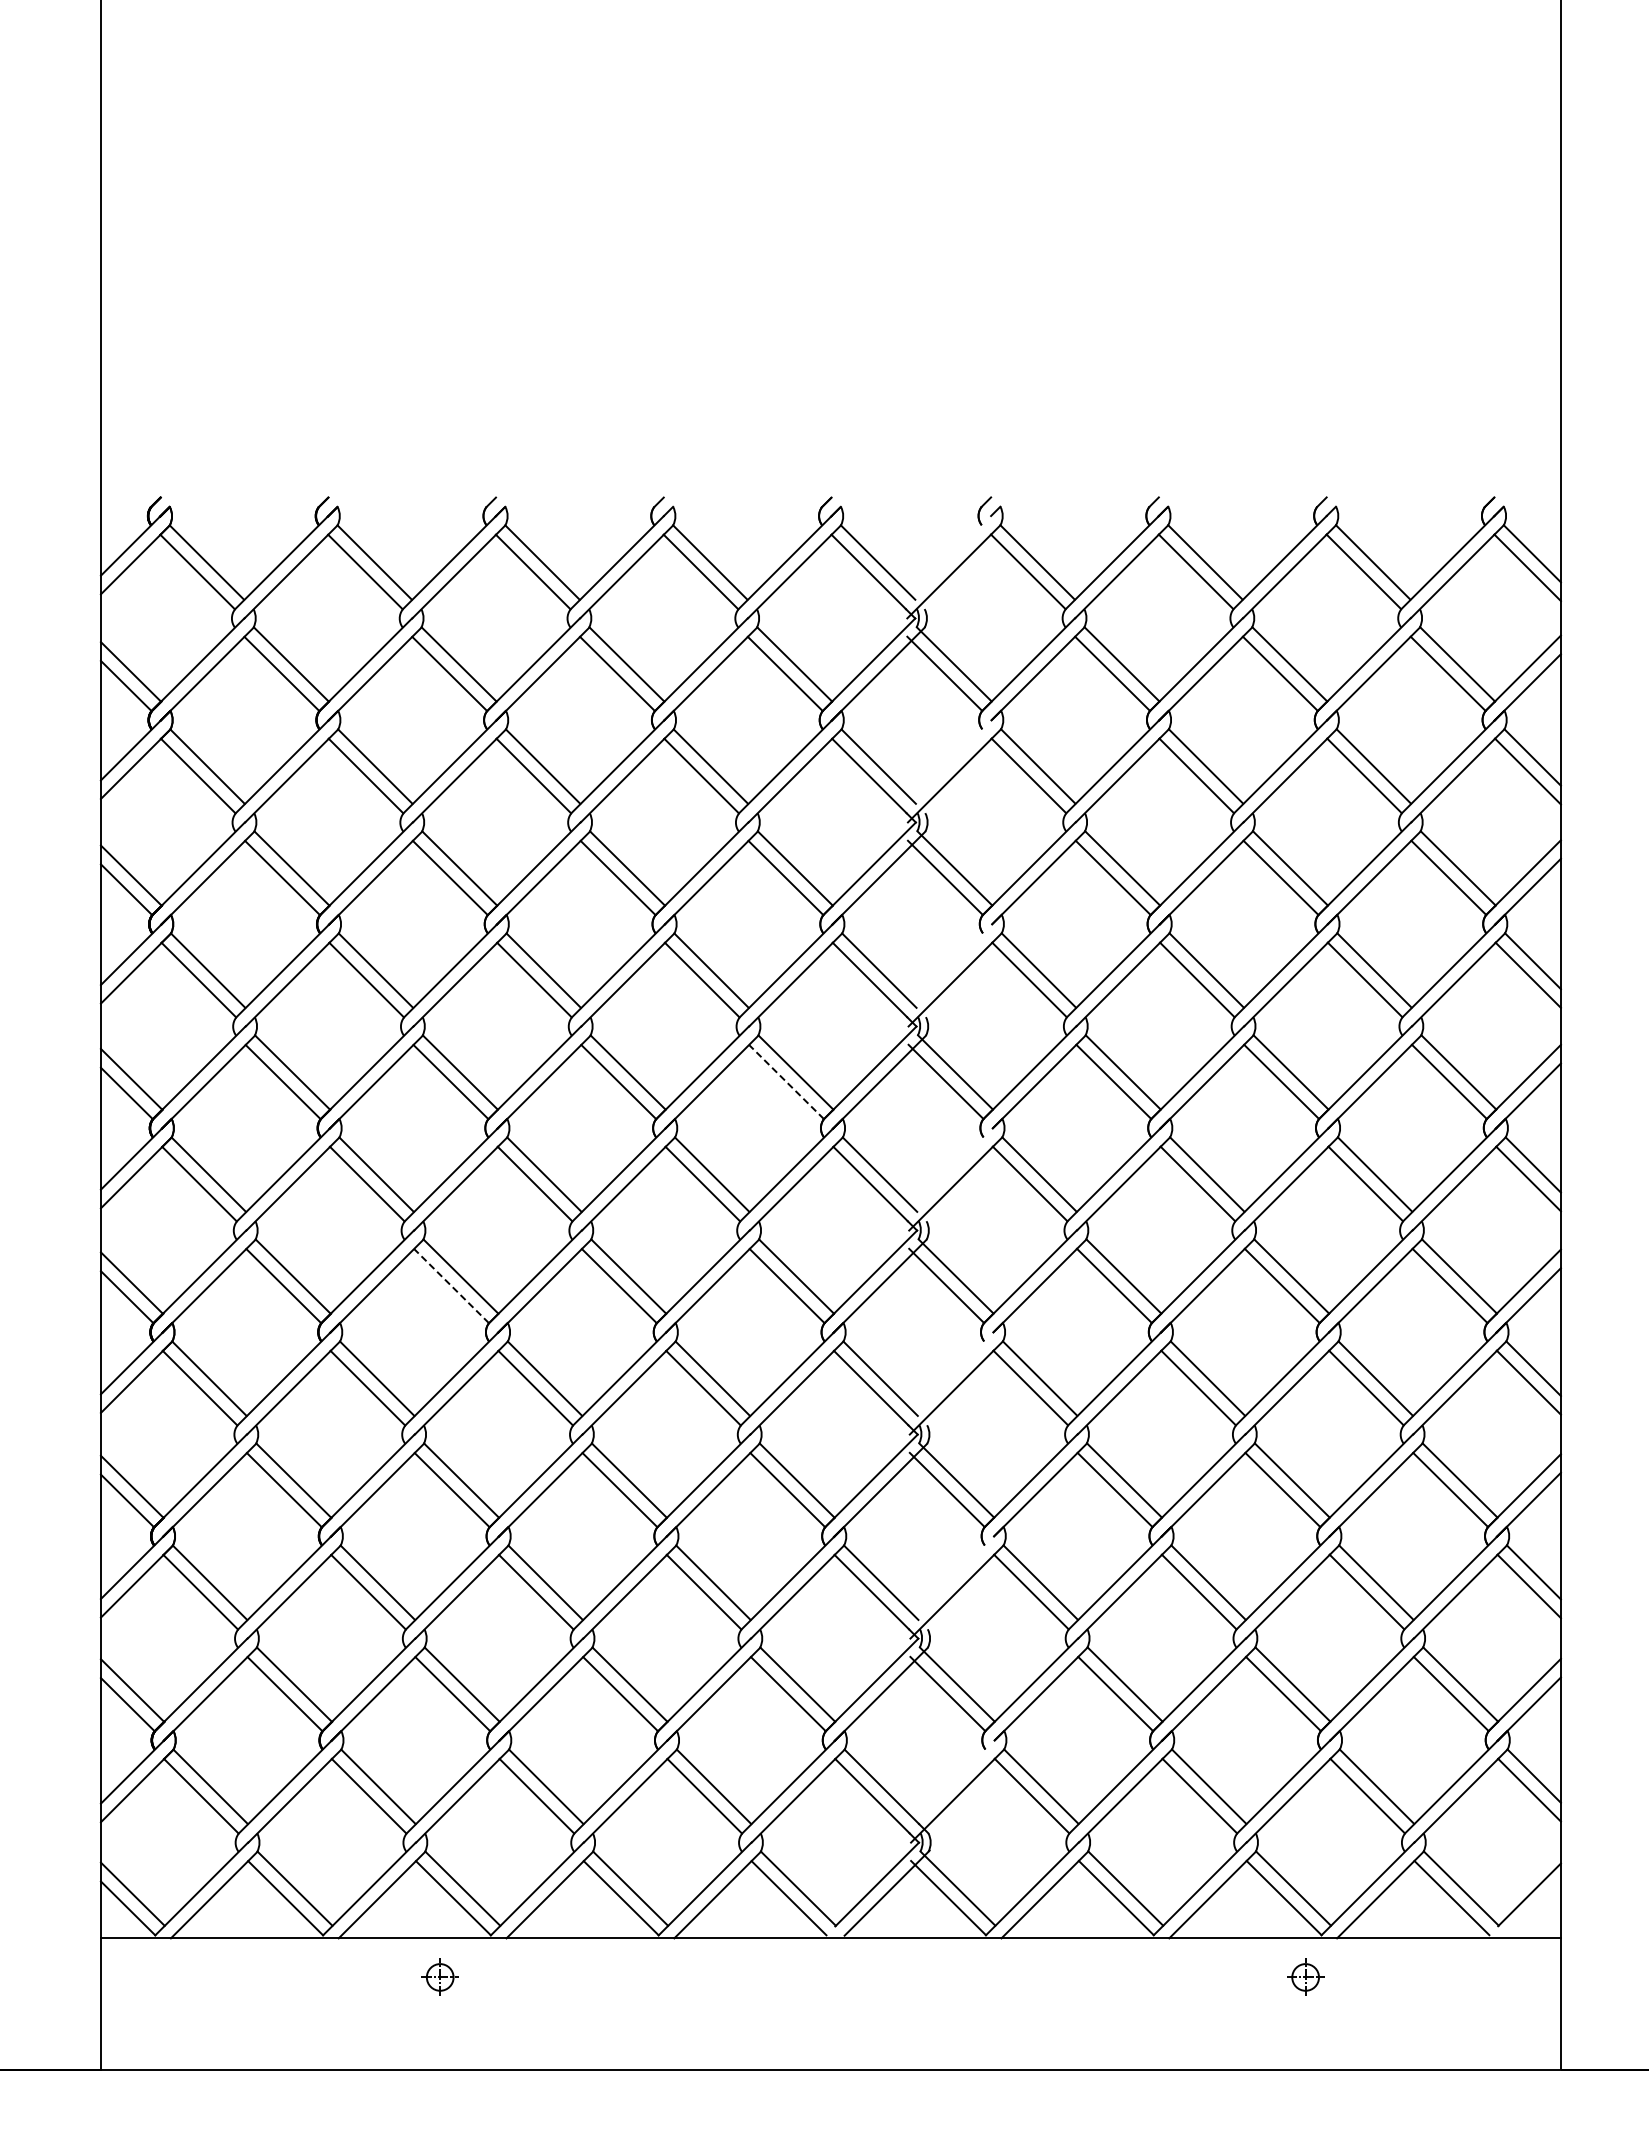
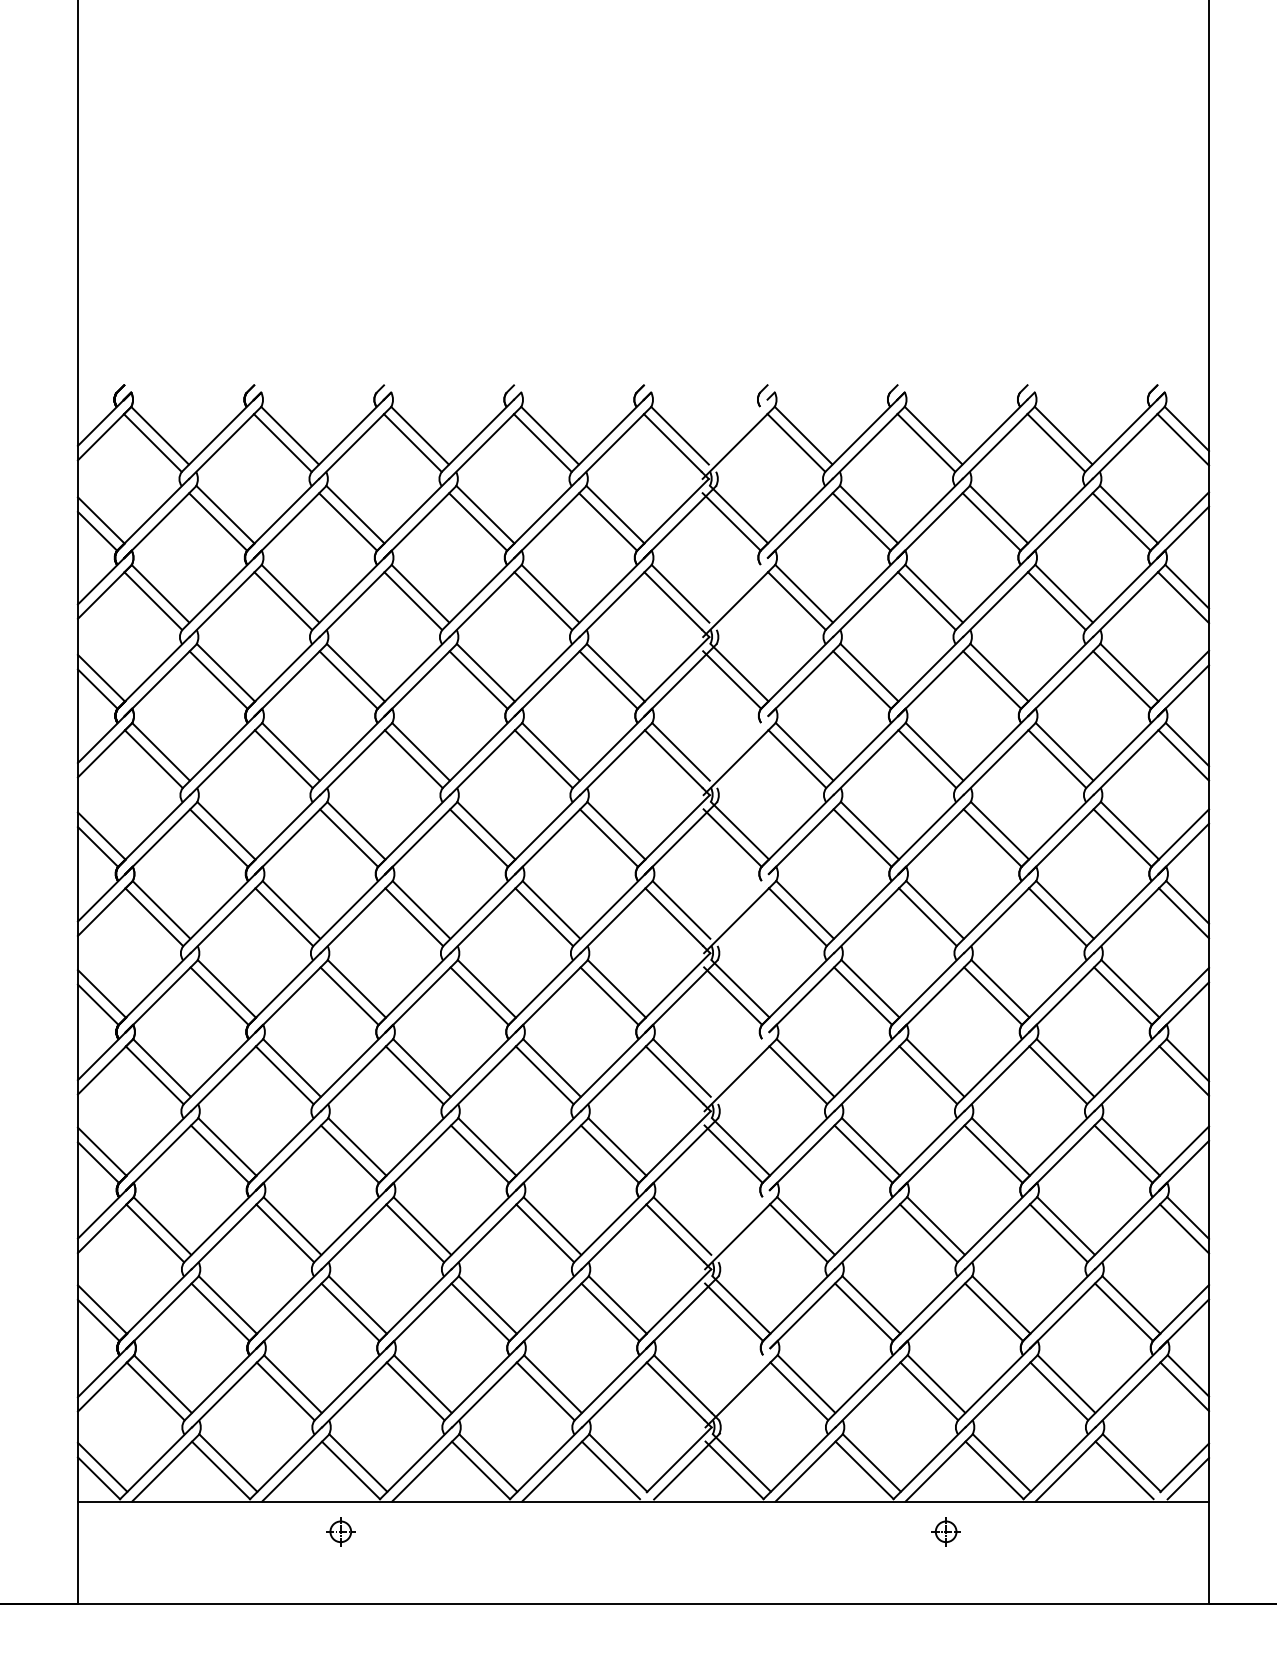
line: (786, 1082) -> (609, 838), dashed -> solid
line: (451, 1286) -> (349, 996), dashed -> solid
line: (1533, 1908) -> (1187, 1478), added
part: (1305, 1976) -> (946, 1531), moved

